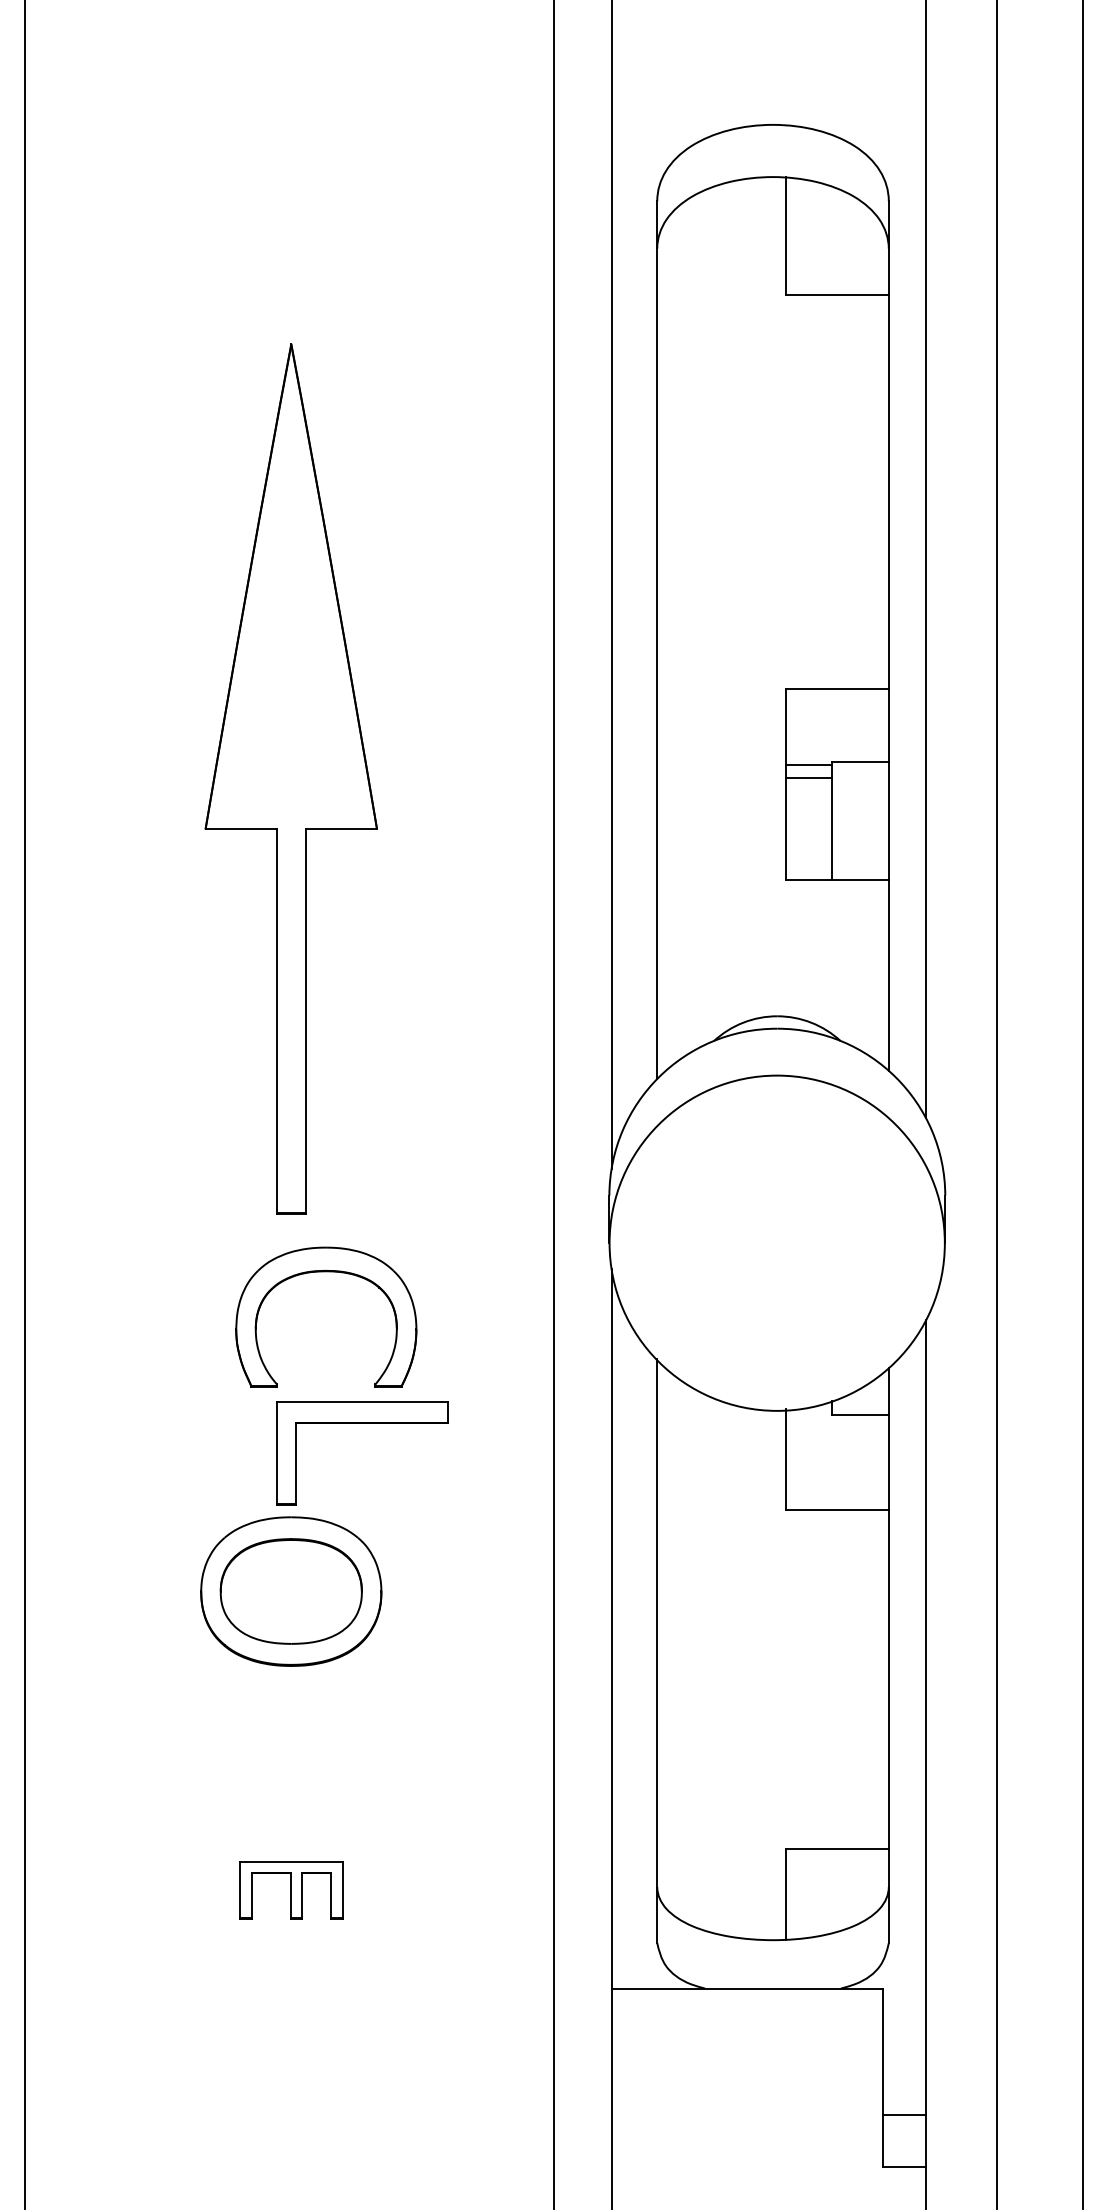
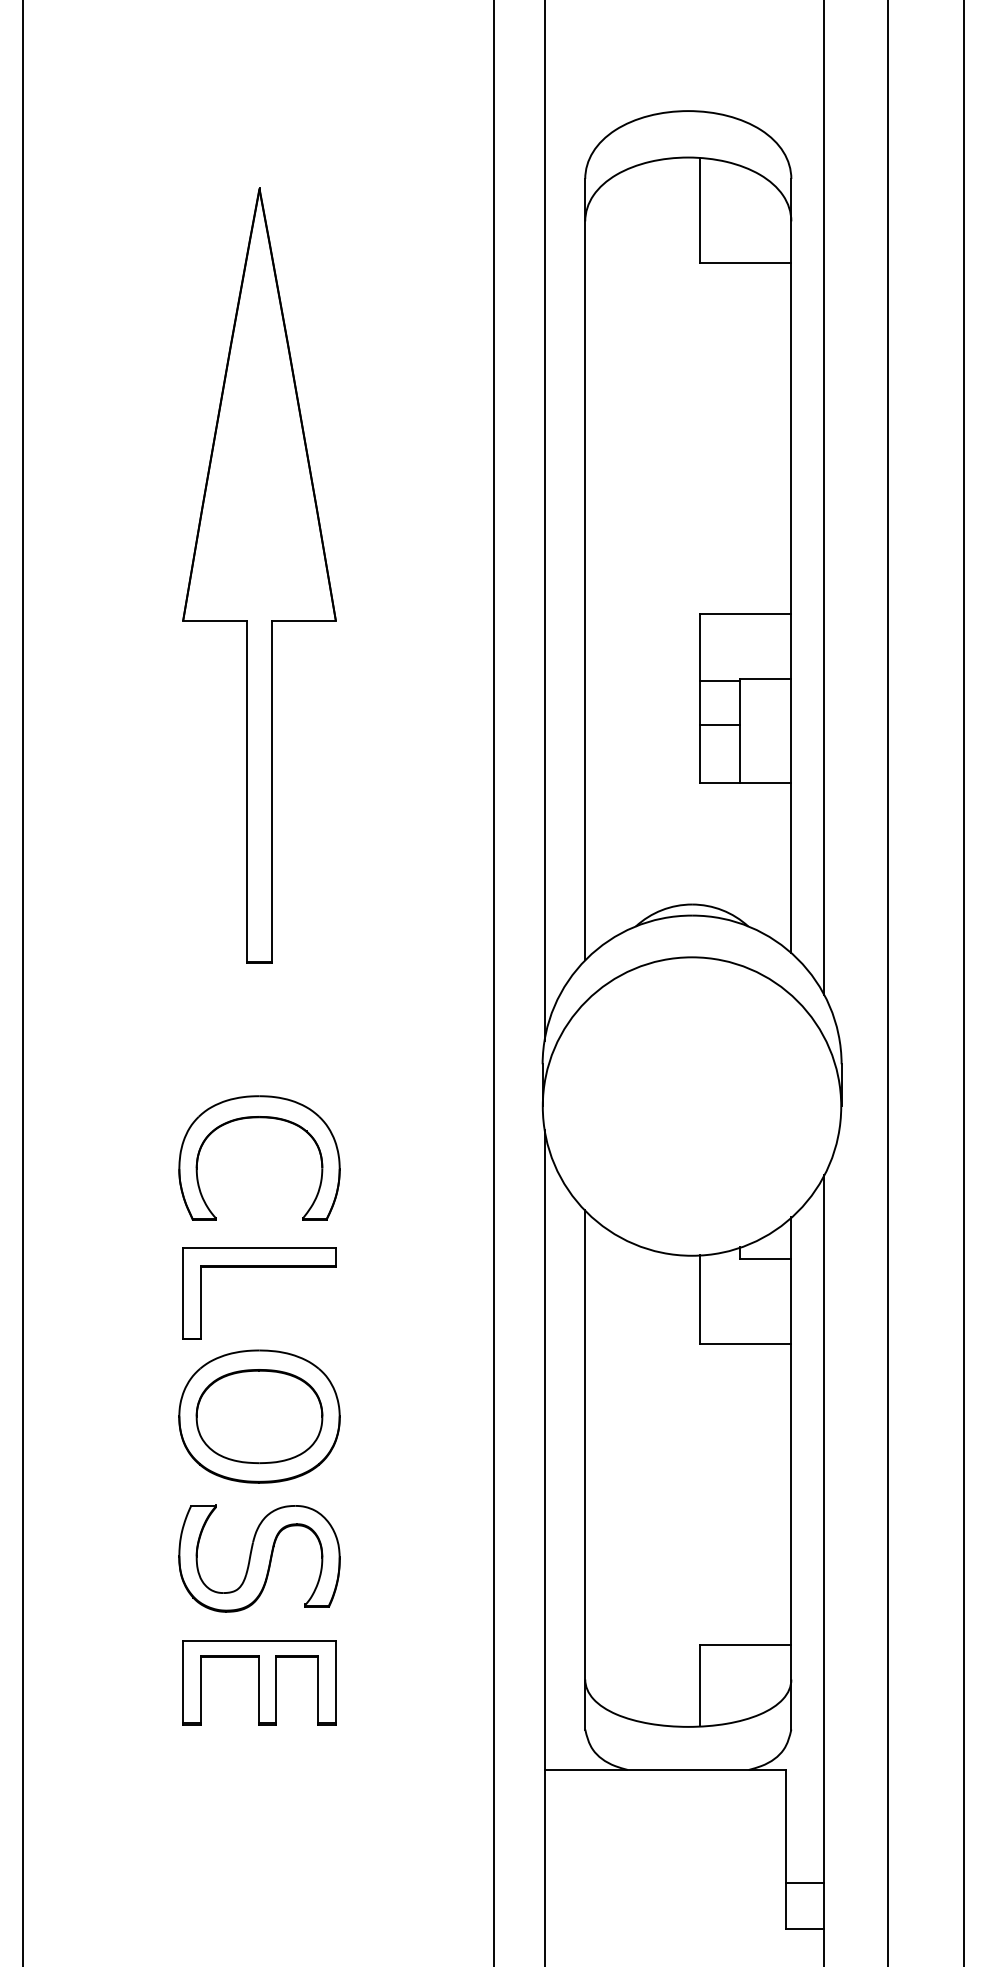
line: (808, 777) -> (719, 724), moved
part: (290, 778) -> (258, 575), moved
part: (326, 1272) -> (259, 1118), moved
part: (362, 1423) -> (259, 1266), moved
part: (291, 1750) -> (259, 1558), added
part: (291, 1890) -> (259, 1682), size x1.67

